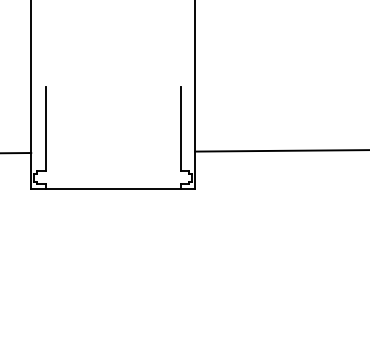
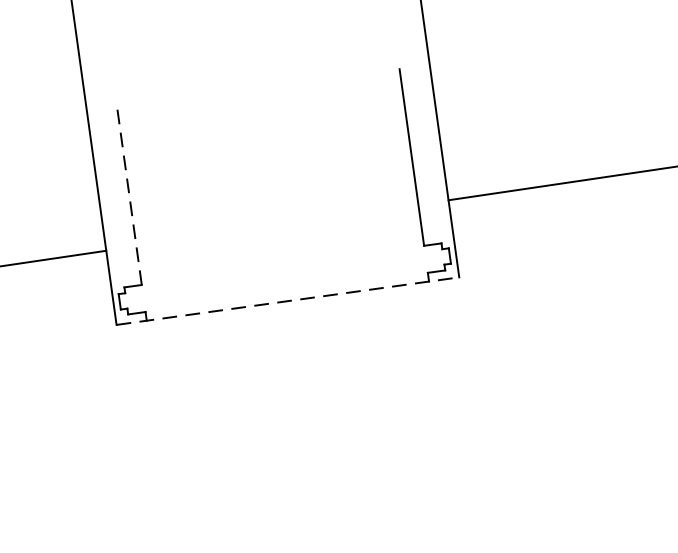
line: (45, 128) -> (128, 195), solid -> dashed
line: (113, 188) -> (288, 301), solid -> dashed

